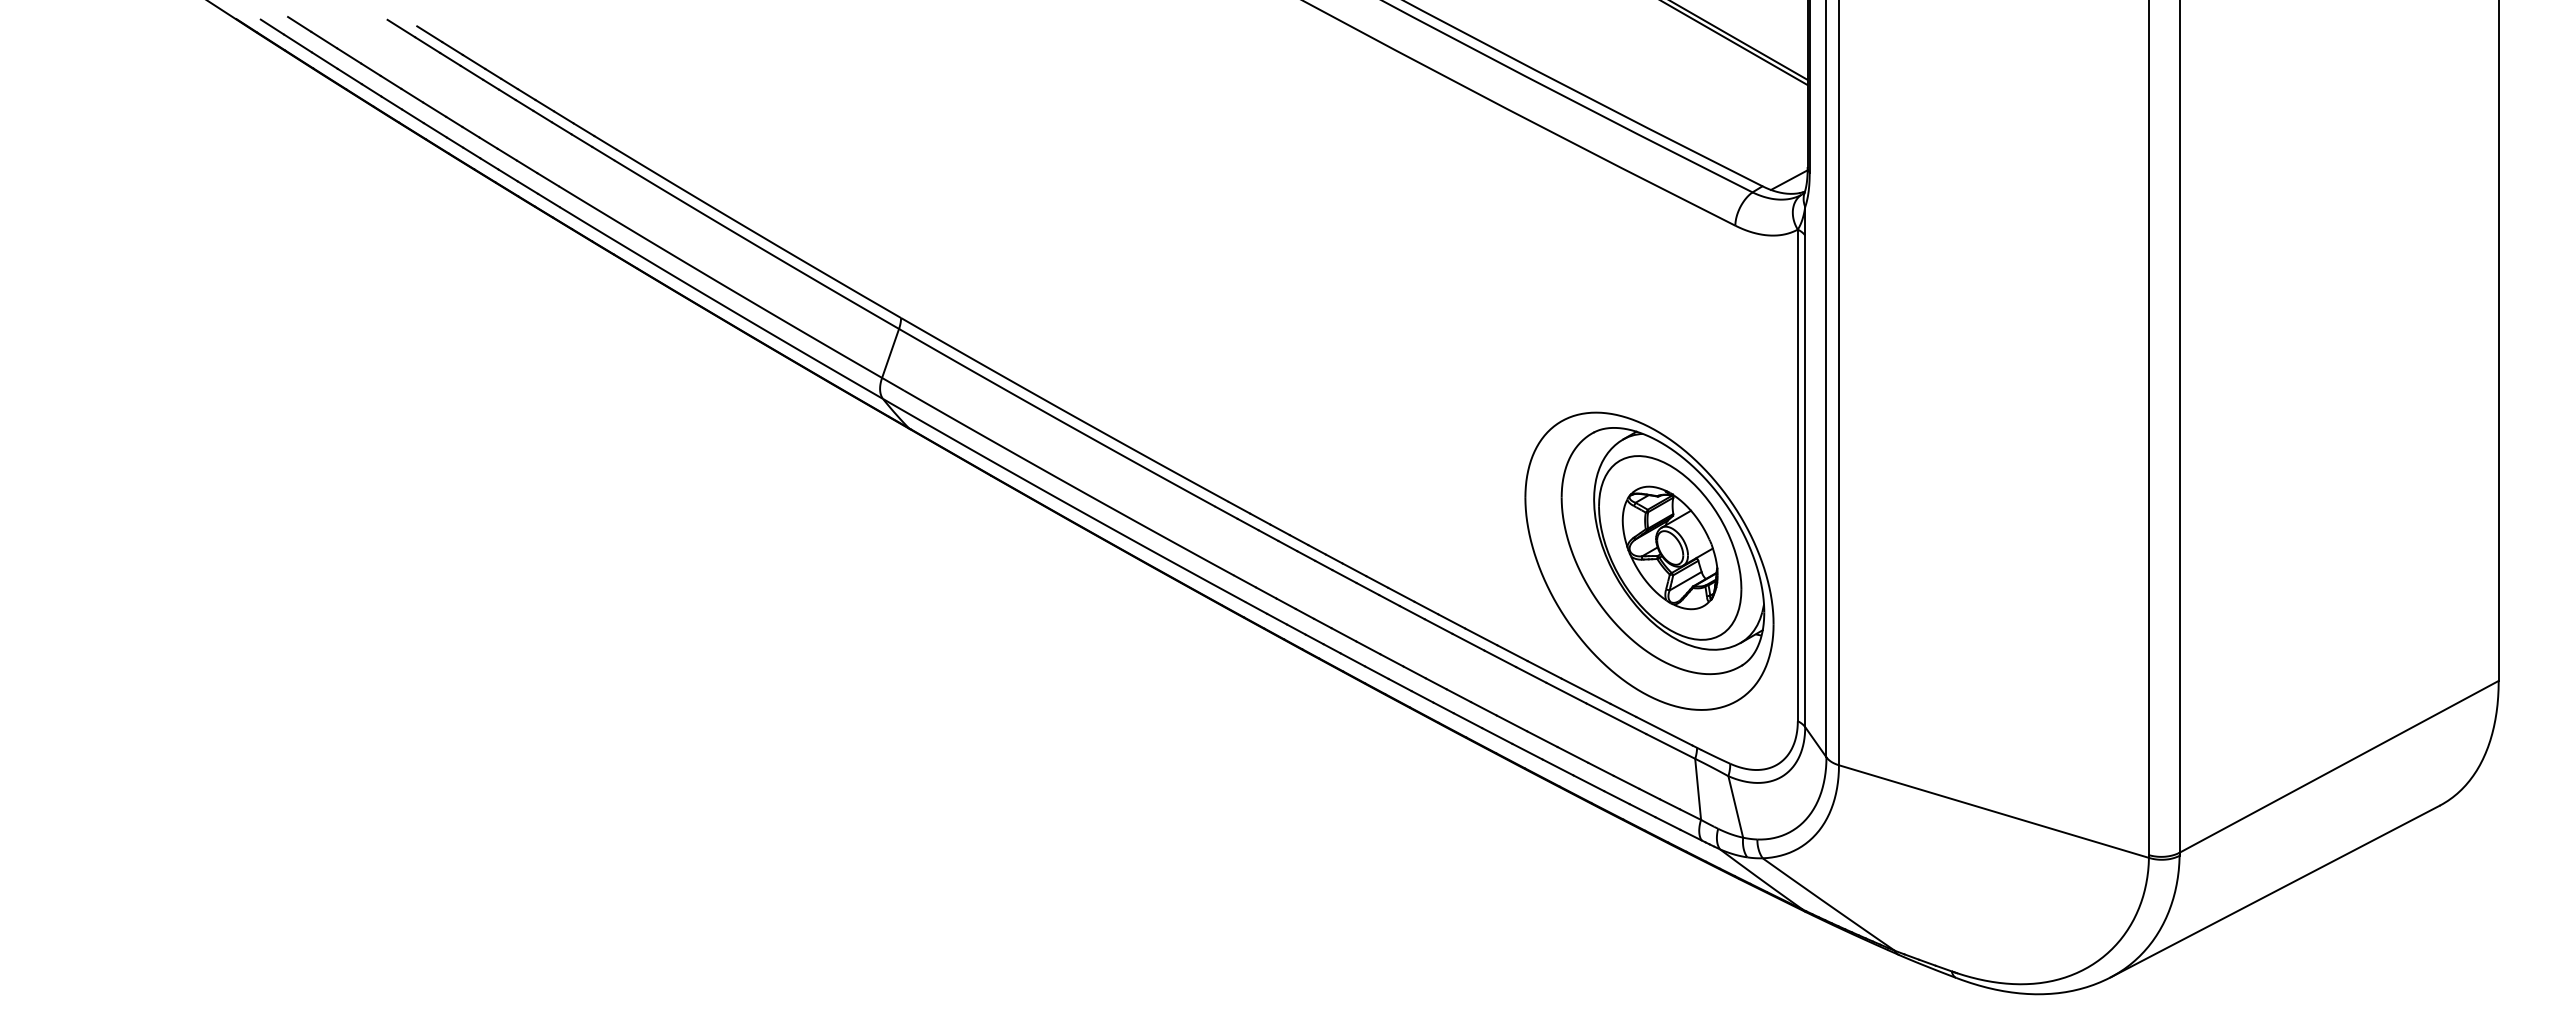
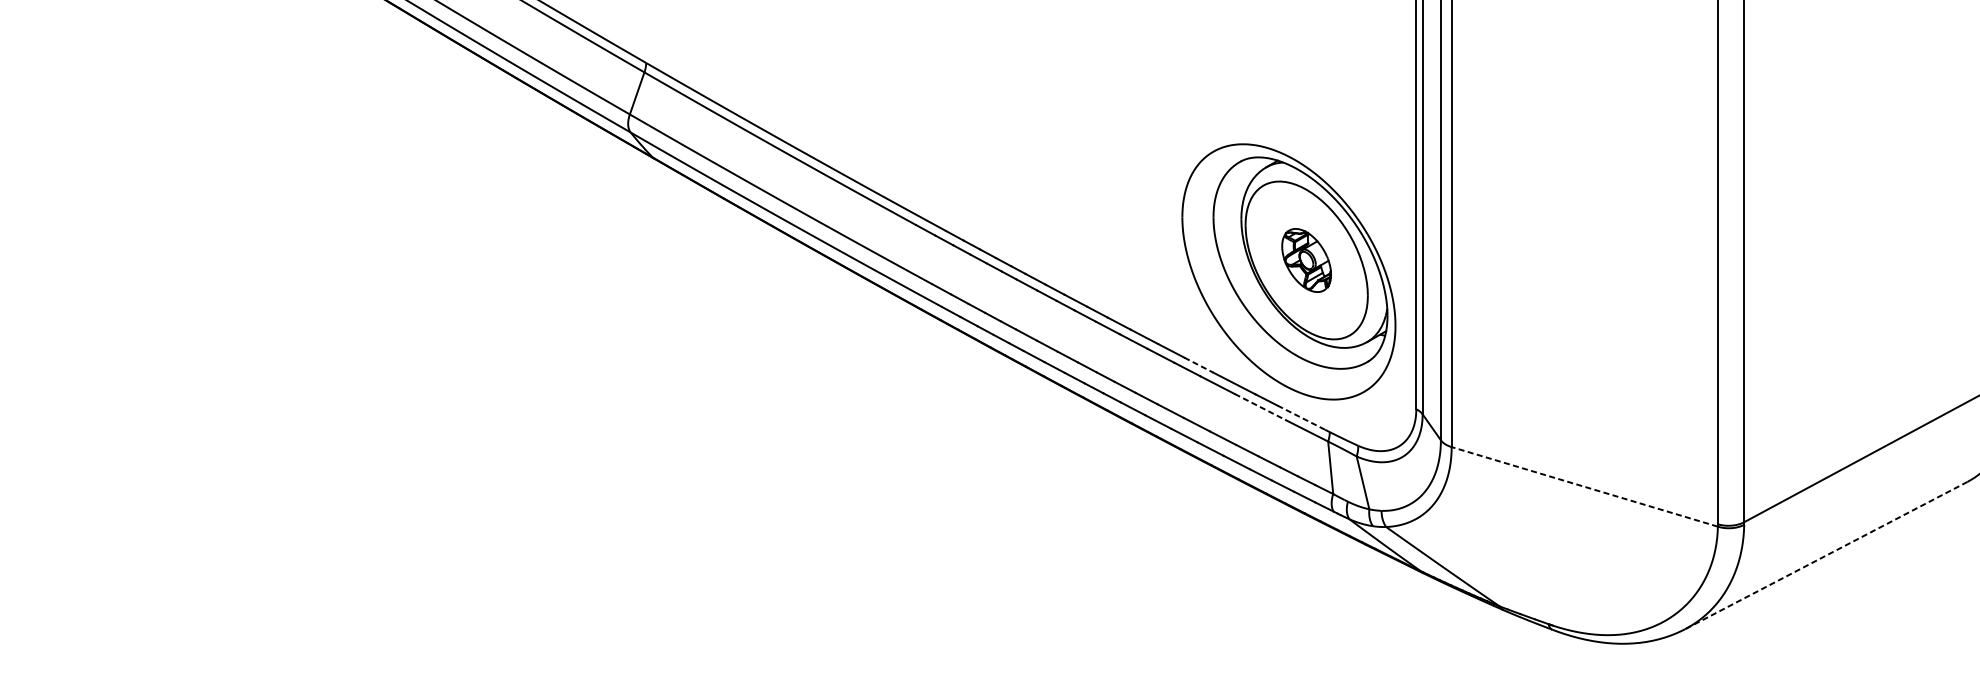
part: (1669, 547) -> (1306, 260), size x0.6
line: (1545, 670) -> (1199, 365), solid -> dashed
line: (1616, 718) -> (1260, 406), solid -> dashed
line: (1664, 731) -> (1301, 418), solid -> dashed
line: (1993, 811) -> (1584, 486), solid -> dashed
line: (2275, 891) -> (1826, 555), solid -> dashed

